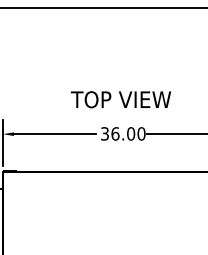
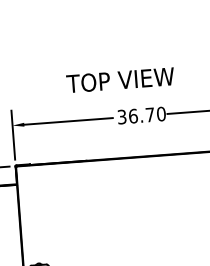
text: (120, 99) -> (119, 80), moved
text: (131, 133) -> (150, 114), 36.00 -> 36.70

